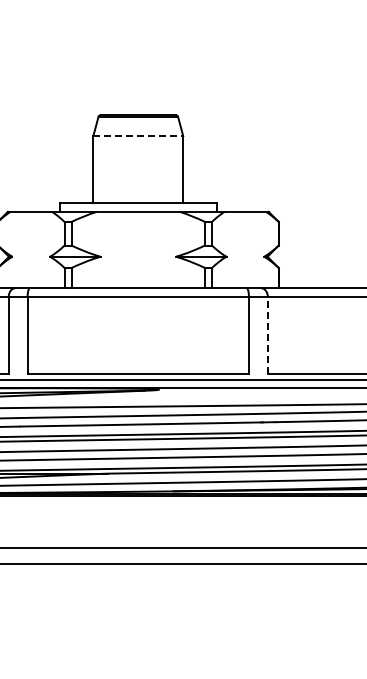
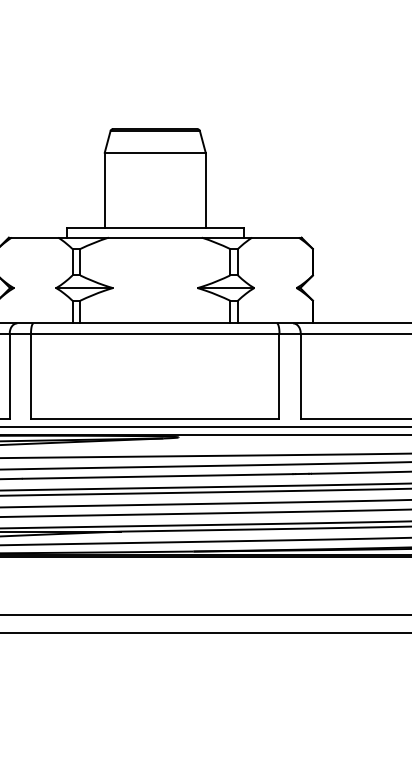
line: (138, 136) -> (155, 153), dashed -> solid
line: (267, 334) -> (300, 375), dashed -> solid

